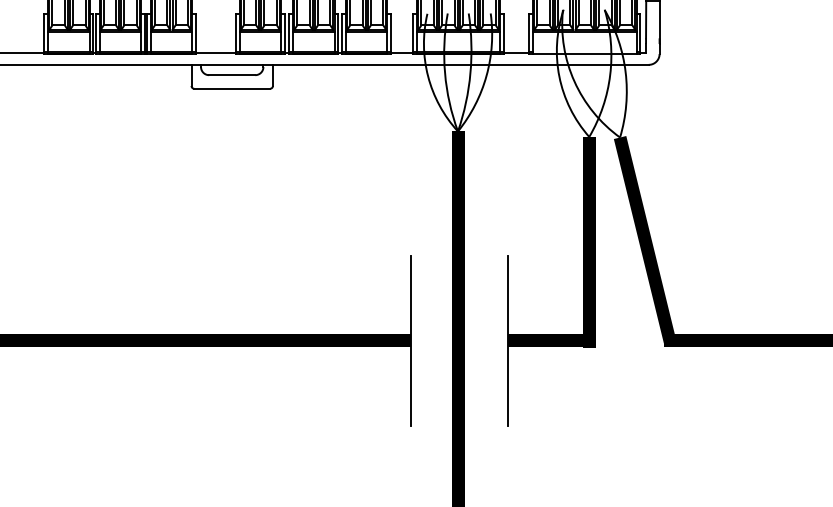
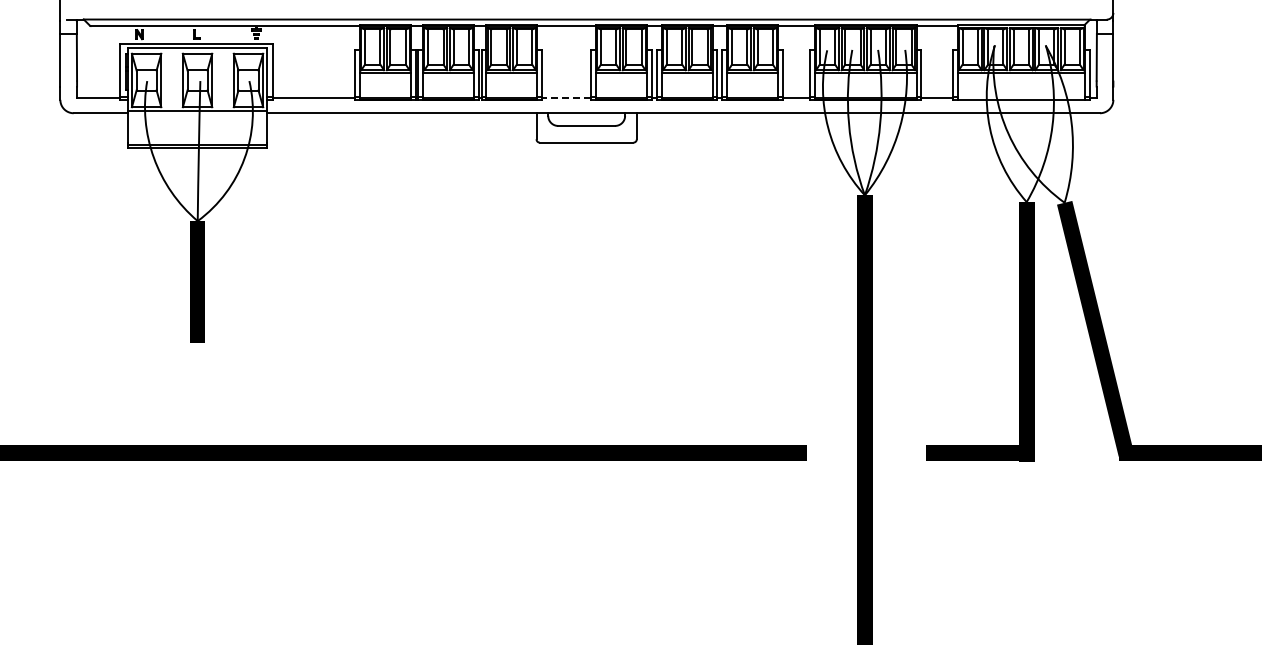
line: (215, 52) -> (566, 98), solid -> dashed
line: (410, 340) -> (806, 452), removed
line: (507, 340) -> (926, 453), removed

